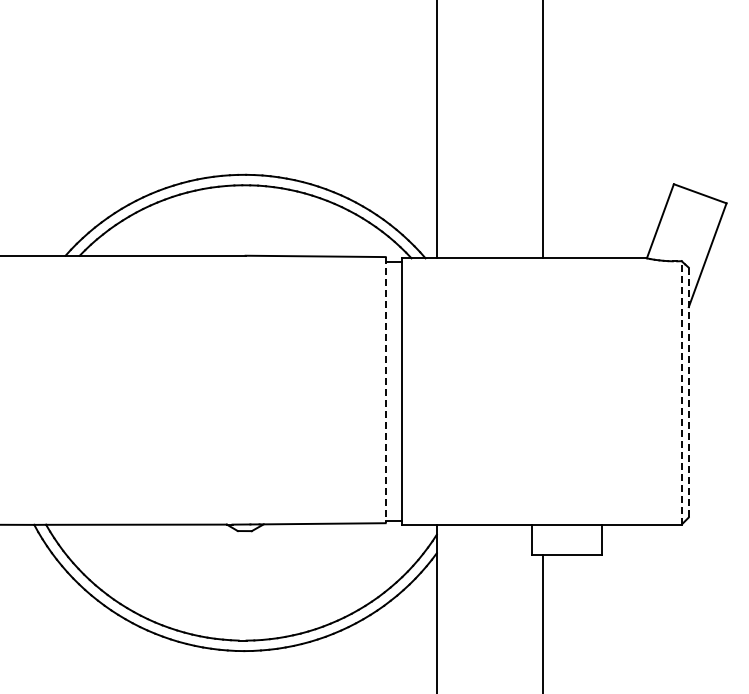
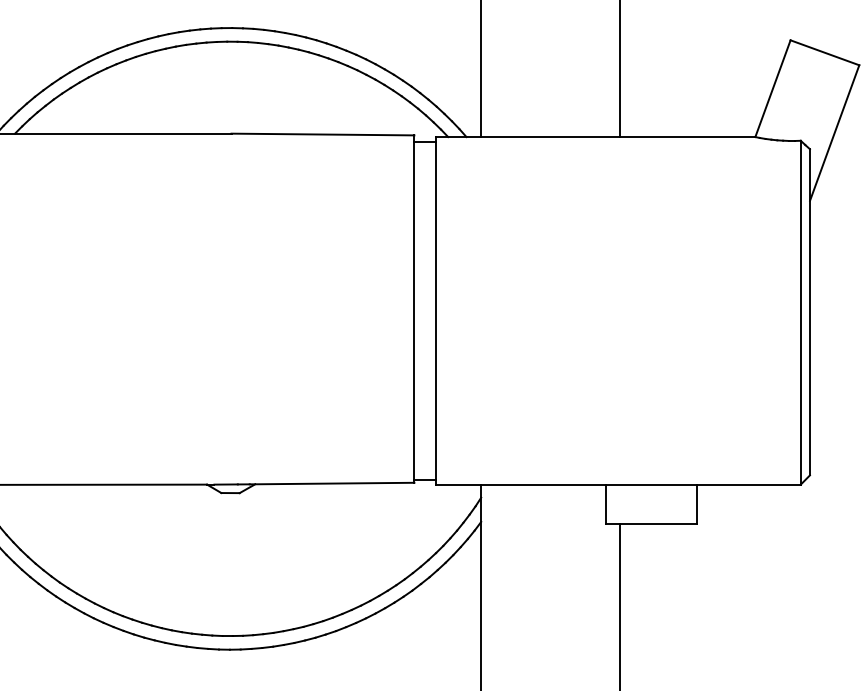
line: (385, 390) -> (414, 309), dashed -> solid
line: (681, 392) -> (800, 312), dashed -> solid
line: (688, 392) -> (809, 312), dashed -> solid

